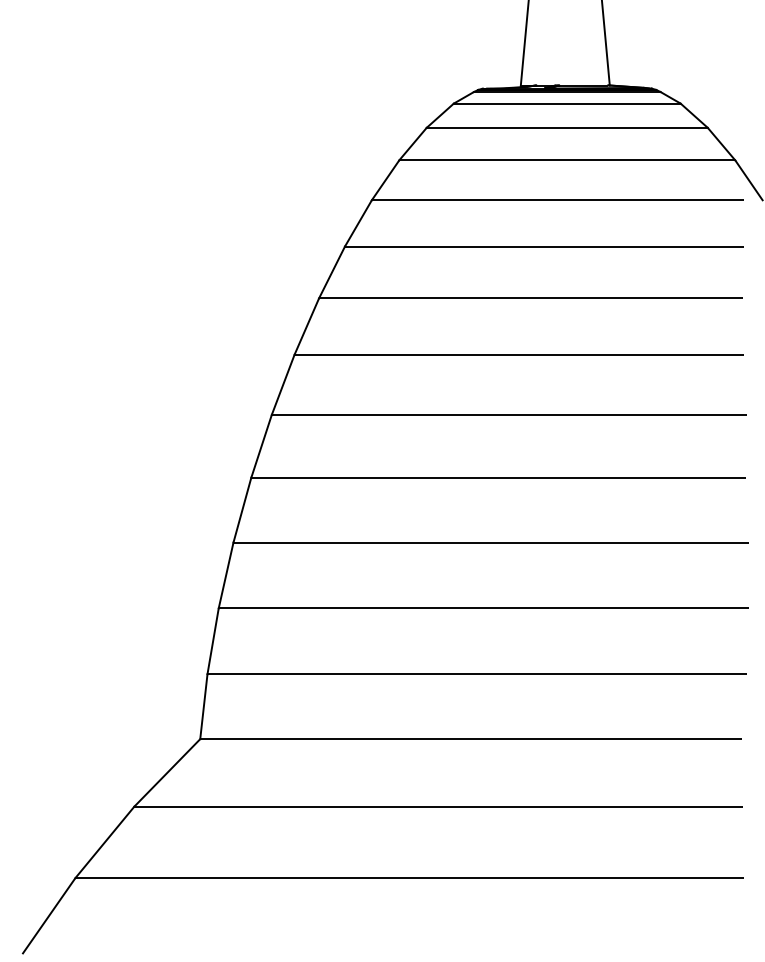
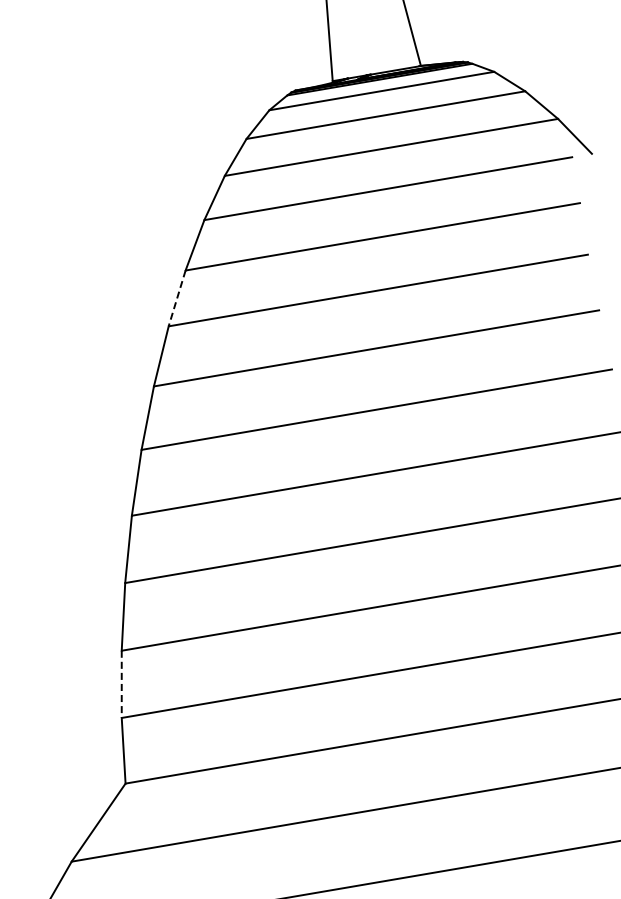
line: (332, 272) -> (177, 298), solid -> dashed
line: (213, 641) -> (122, 684), solid -> dashed

